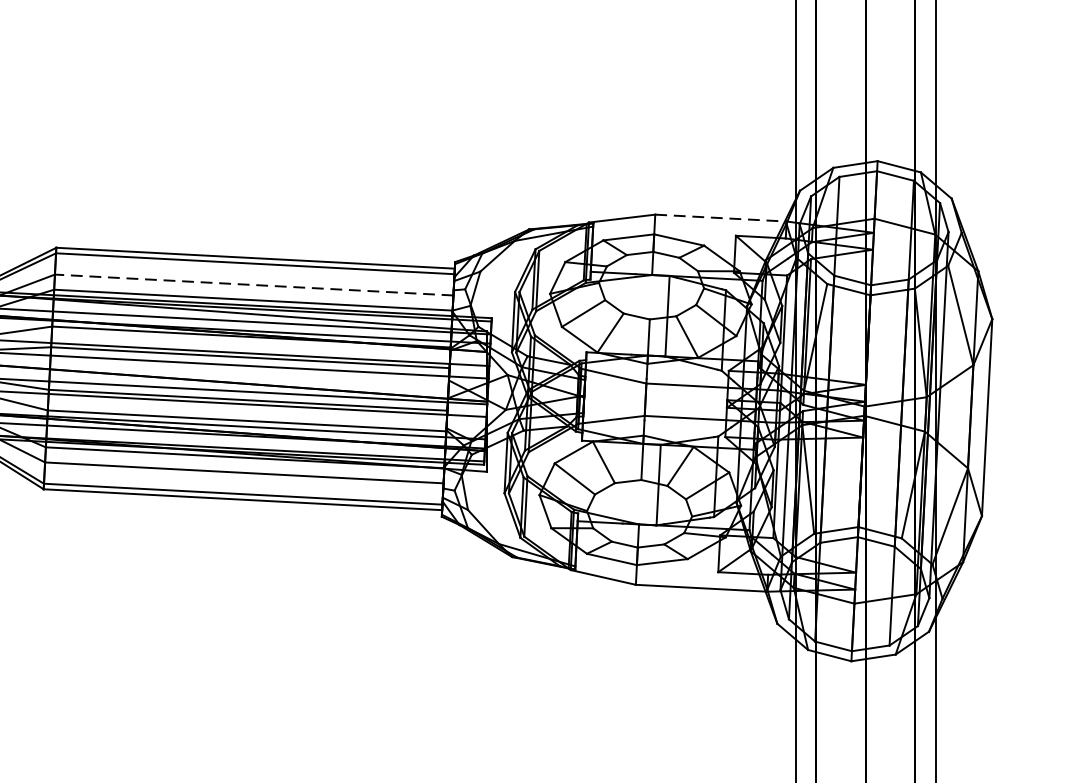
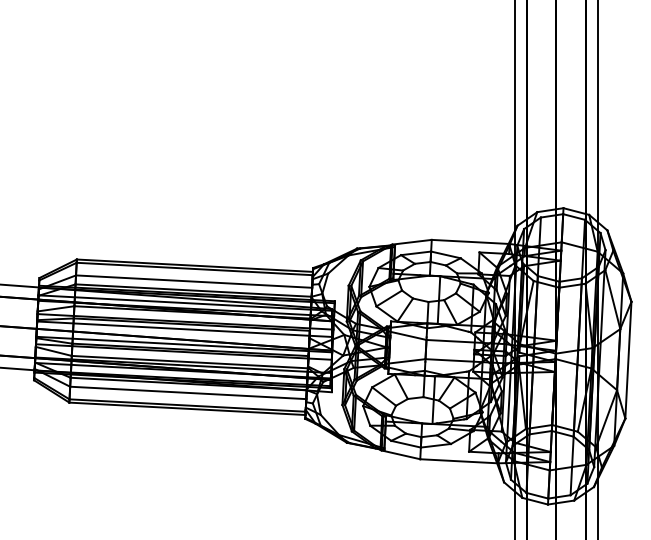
line: (720, 217) -> (470, 241), dashed -> solid
line: (253, 284) -> (193, 281), dashed -> solid

